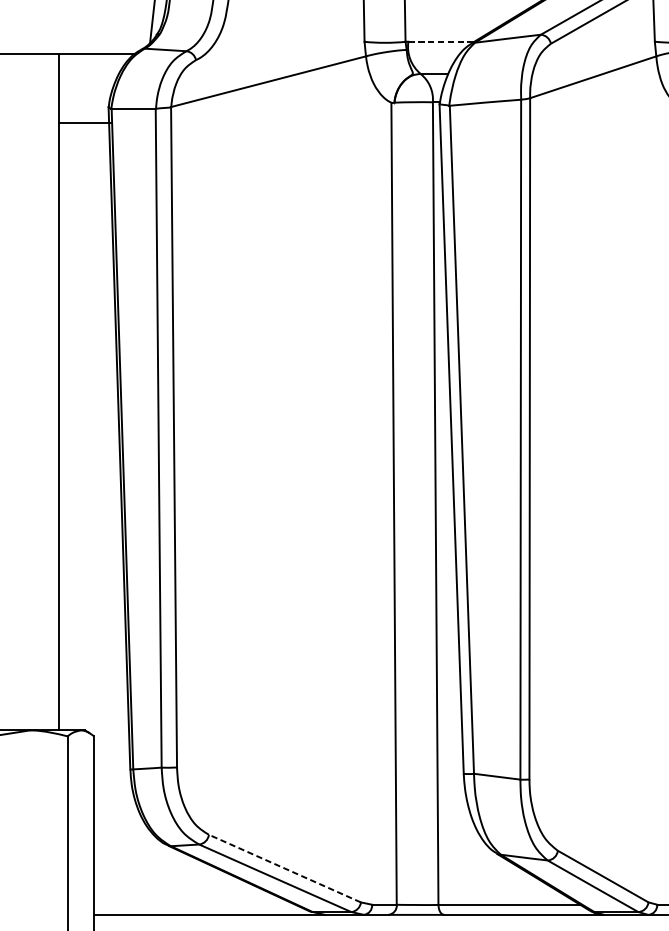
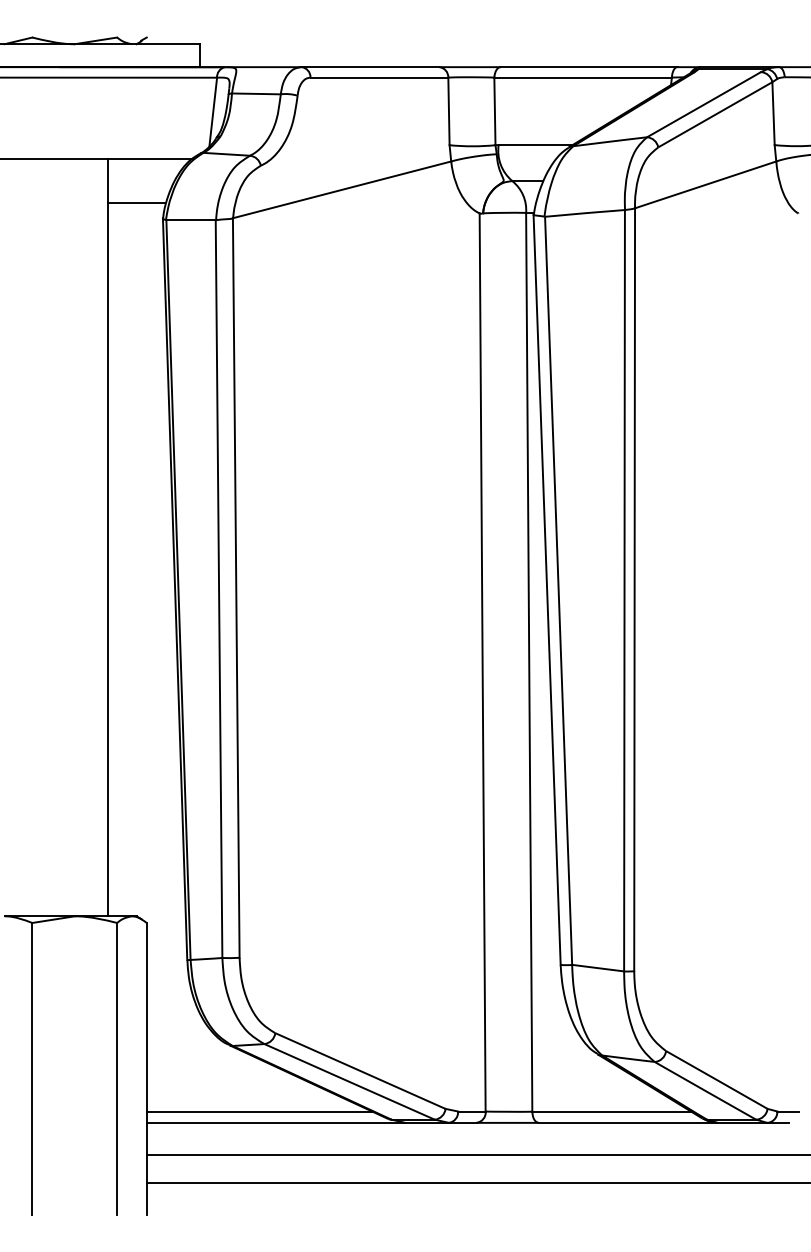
line: (441, 42) -> (535, 145), dashed -> solid
line: (84, 123) -> (136, 203), moved
line: (285, 869) -> (360, 1071), dashed -> solid
line: (193, 904) -> (258, 1111), added

